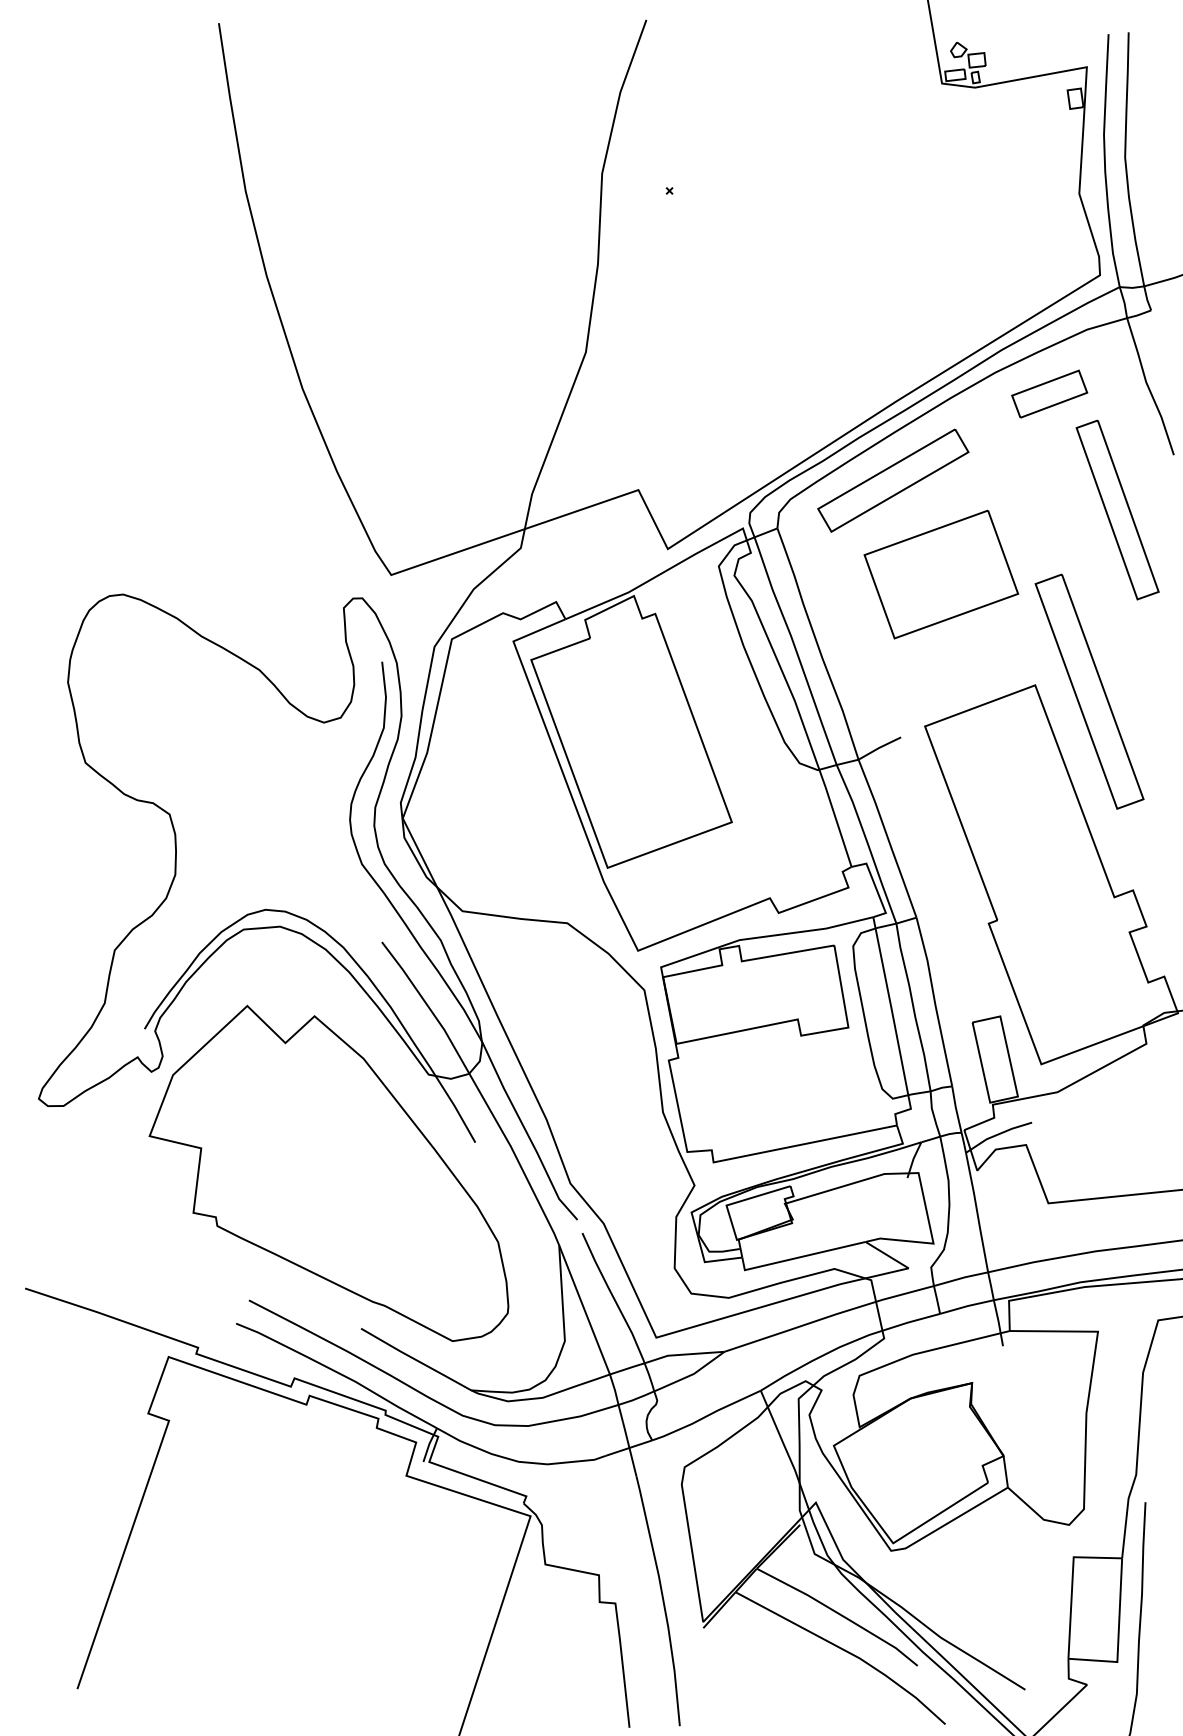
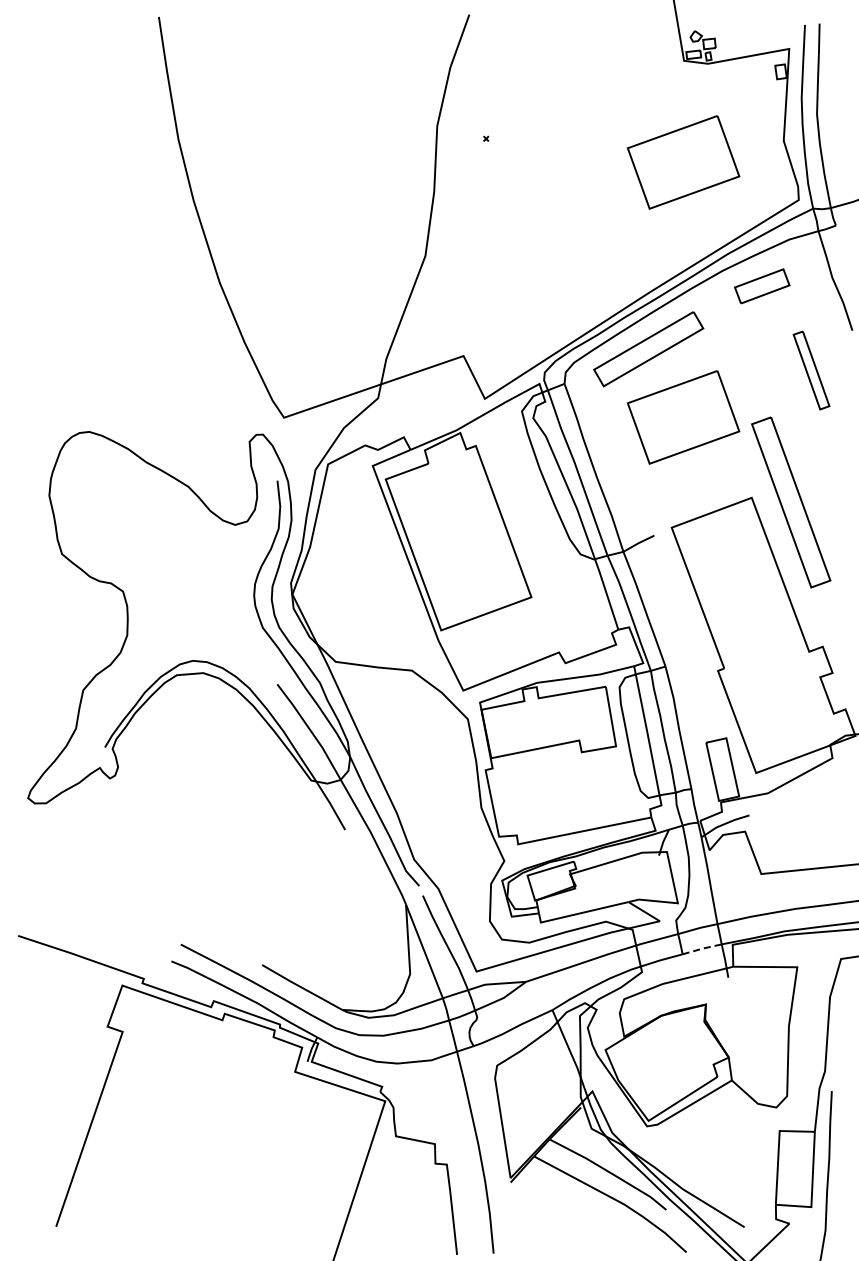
part: (941, 223) -> (683, 162), added
part: (1117, 509) -> (811, 370), size x0.6
part: (328, 1172) -> (238, 851), removed
line: (967, 1305) -> (702, 948), solid -> dashed

